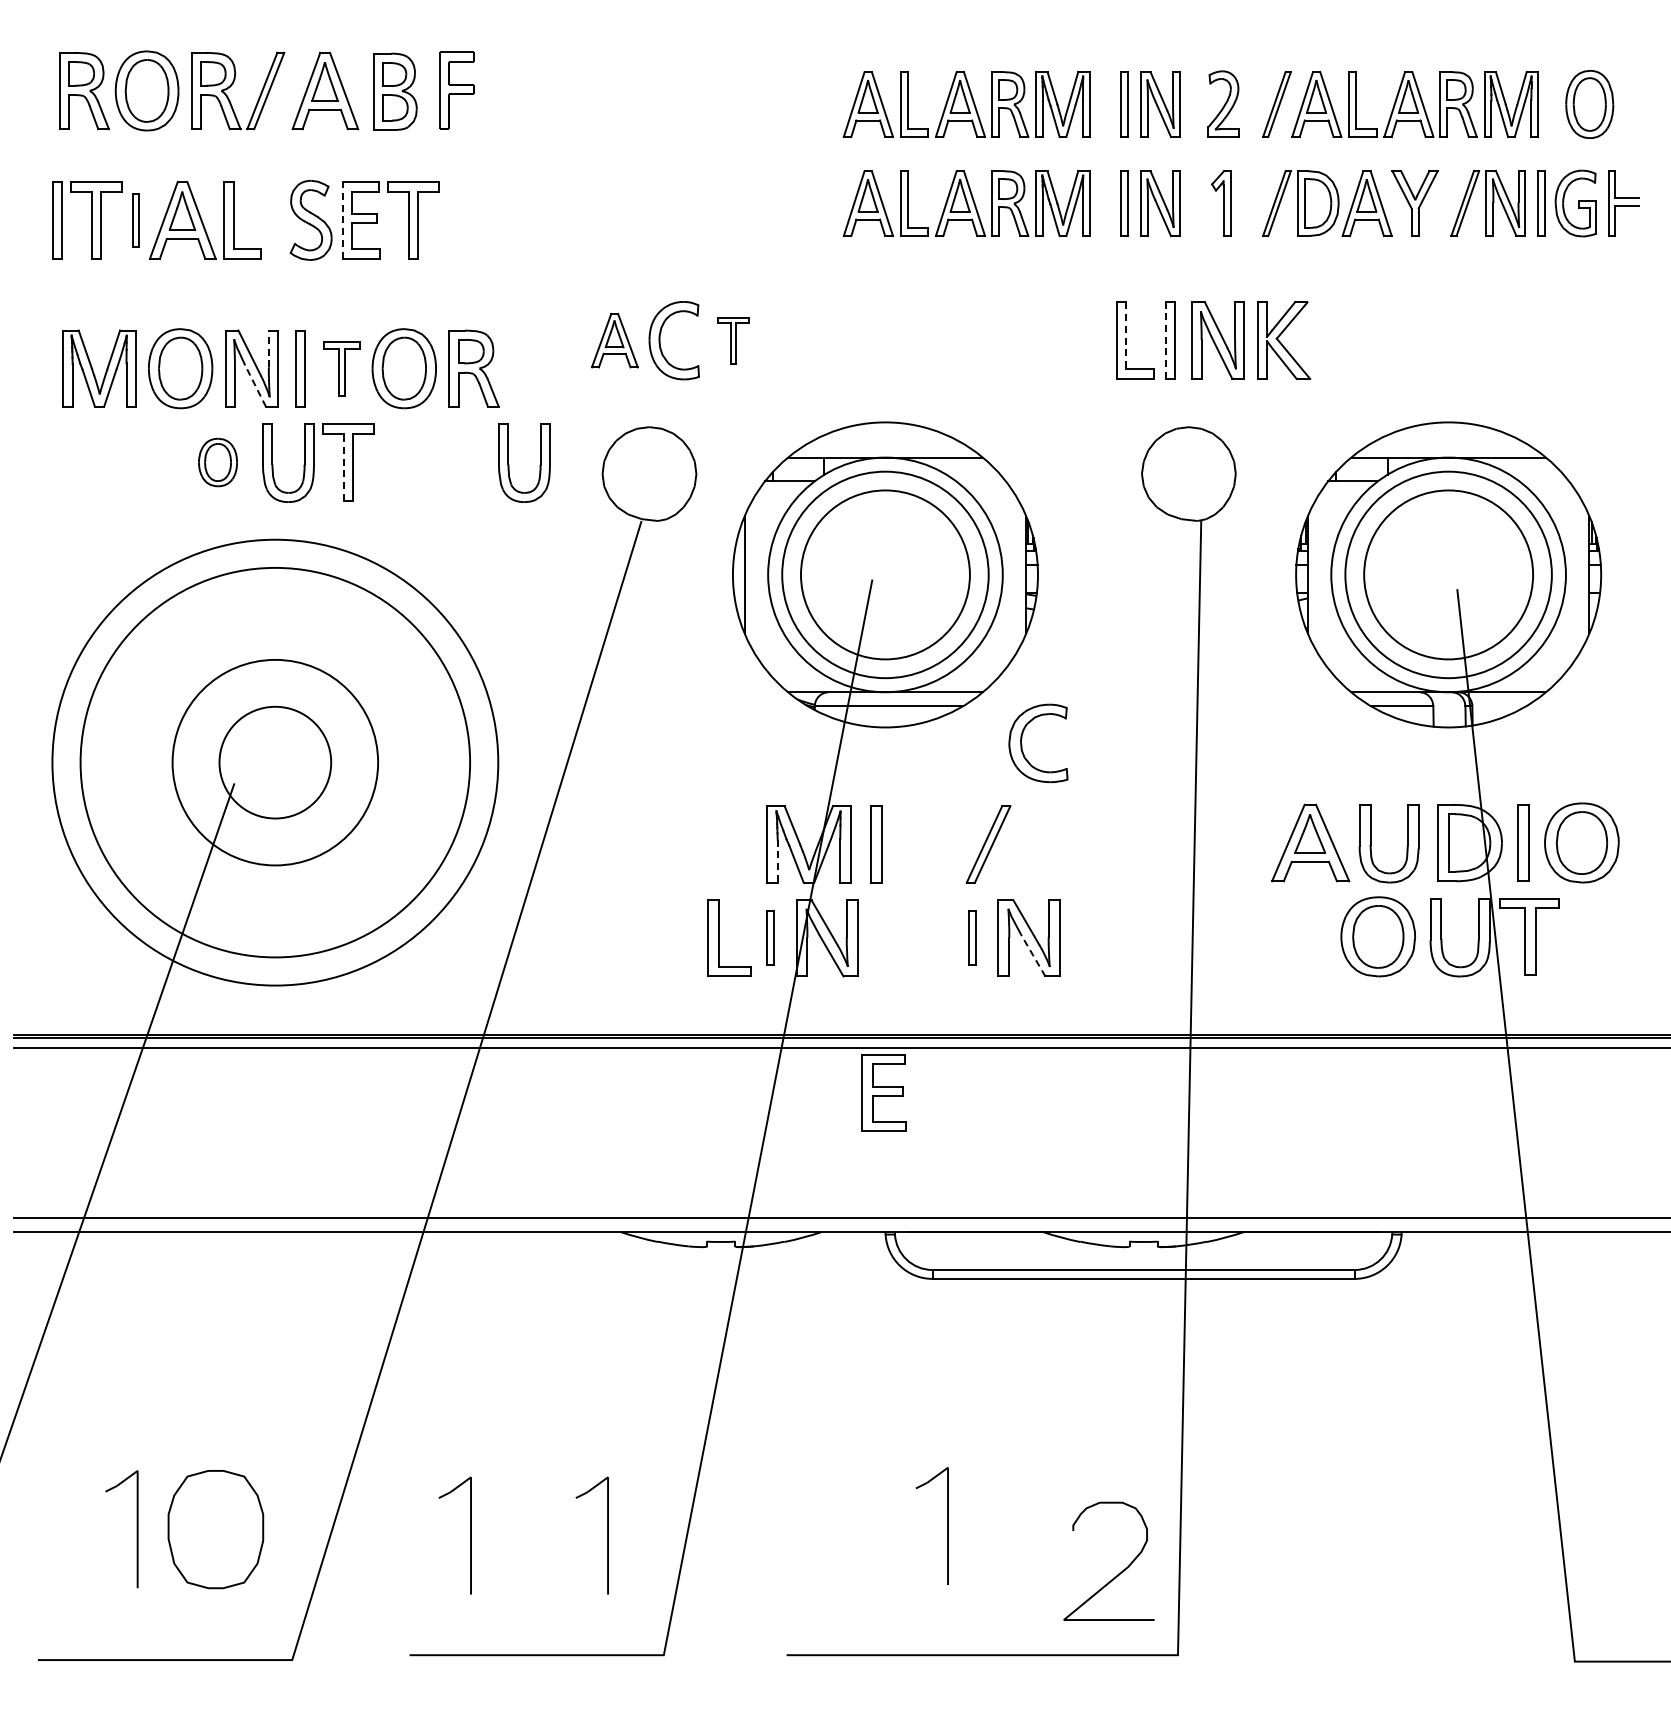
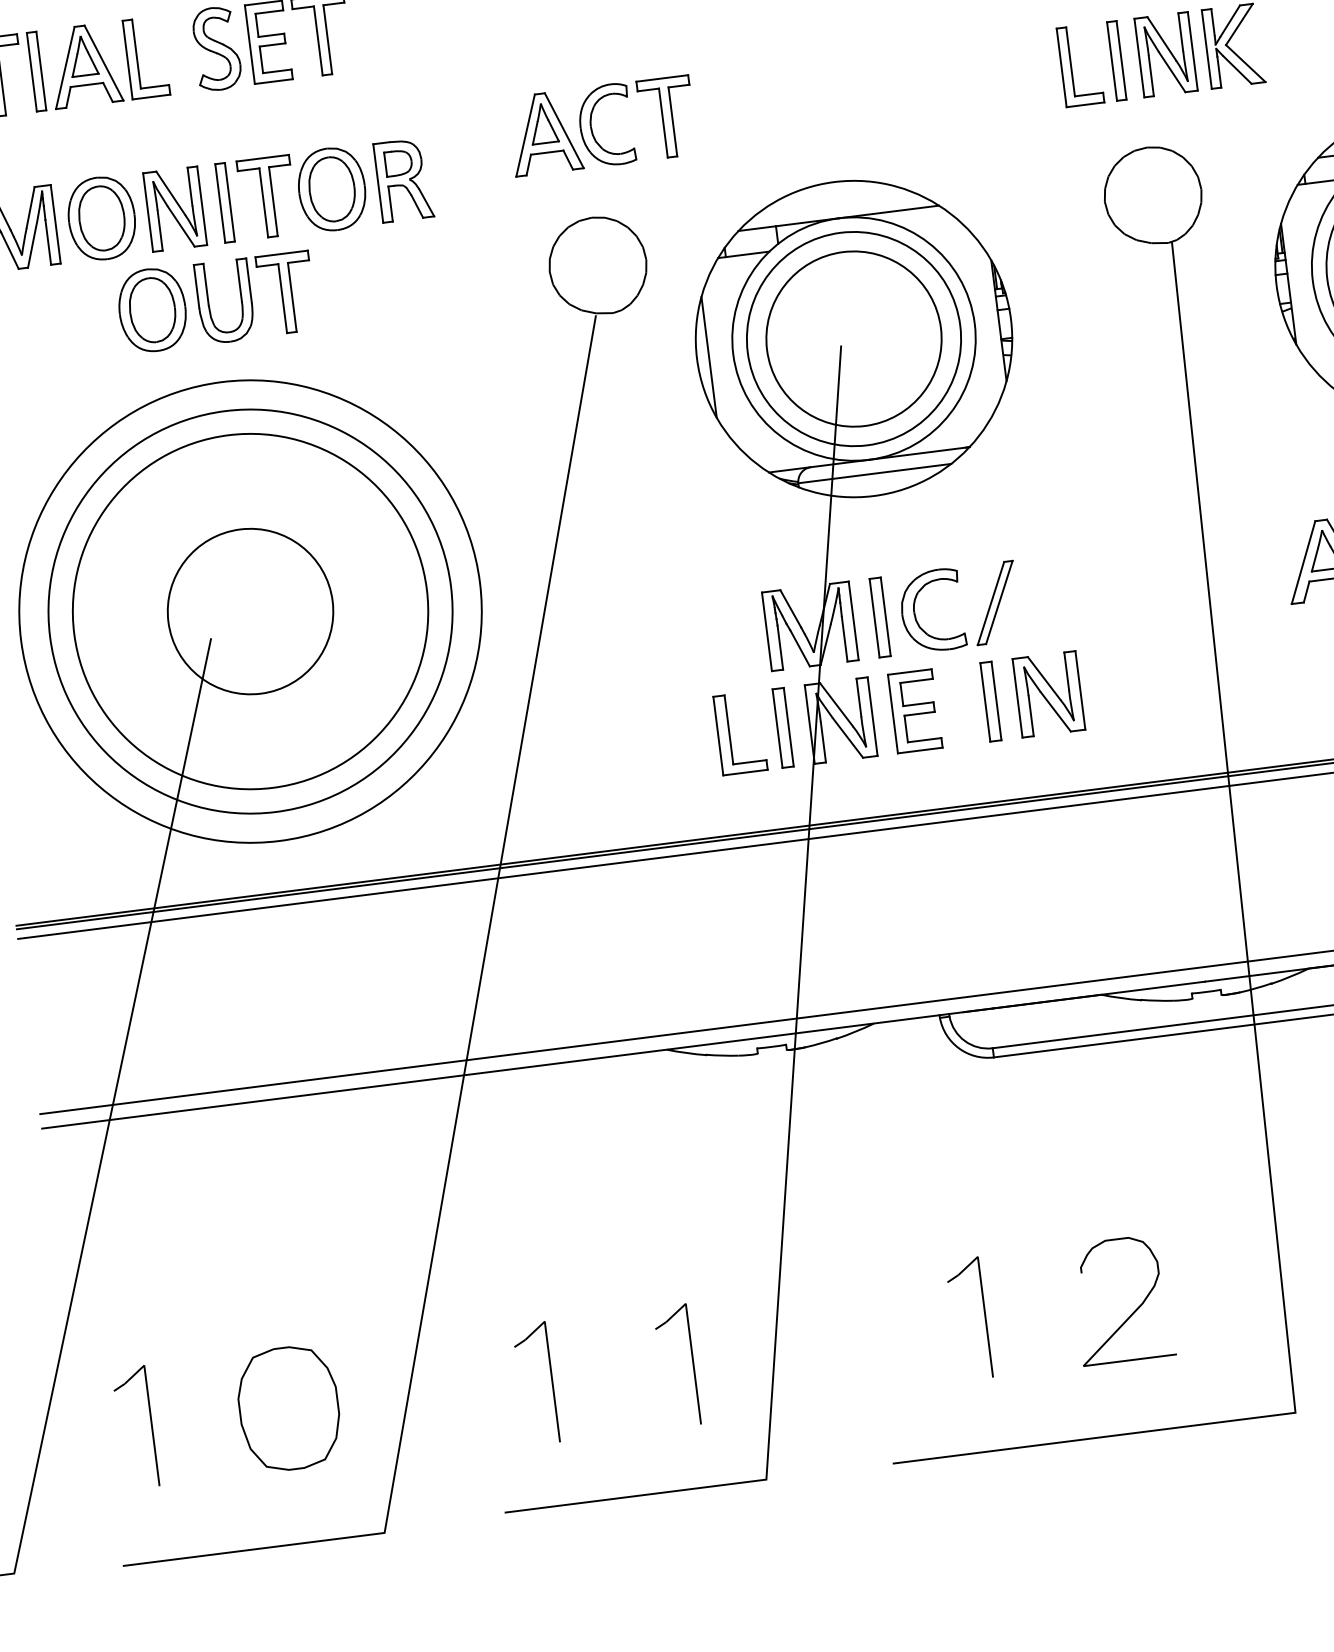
line: (343, 219) -> (250, 43), dashed -> solid
part: (135, 220) -> (36, 71), size x1.43
line: (1126, 336) -> (1071, 62), dashed -> solid
part: (614, 340) -> (544, 133), size x1.43
part: (733, 340) -> (667, 117), size x1.67
line: (1165, 340) -> (1111, 61), dashed -> solid
line: (268, 348) -> (189, 186), dashed -> solid
part: (341, 368) -> (267, 197), size x1.43
line: (255, 385) -> (181, 226), dashed -> solid
part: (217, 462) -> (151, 310), size x1.67
part: (509, 464) -> (452, 274), removed
line: (343, 467) -> (282, 298), dashed -> solid
part: (1022, 744) -> (915, 614), moved
circle: (275, 762) -> (250, 611), size x1.43
circle: (275, 762) -> (250, 611), size x1.67
line: (777, 861) -> (780, 648), dashed -> solid
part: (770, 937) -> (782, 727), size x1.43
part: (972, 937) -> (990, 700), size x1.43
line: (1033, 955) -> (1055, 711), dashed -> solid
part: (883, 1092) -> (914, 710), moved
part: (947, 1525) -> (984, 1316), moved
part: (136, 1529) -> (150, 1425), moved
curve: (1119, 1572) -> (1134, 1310), moved

